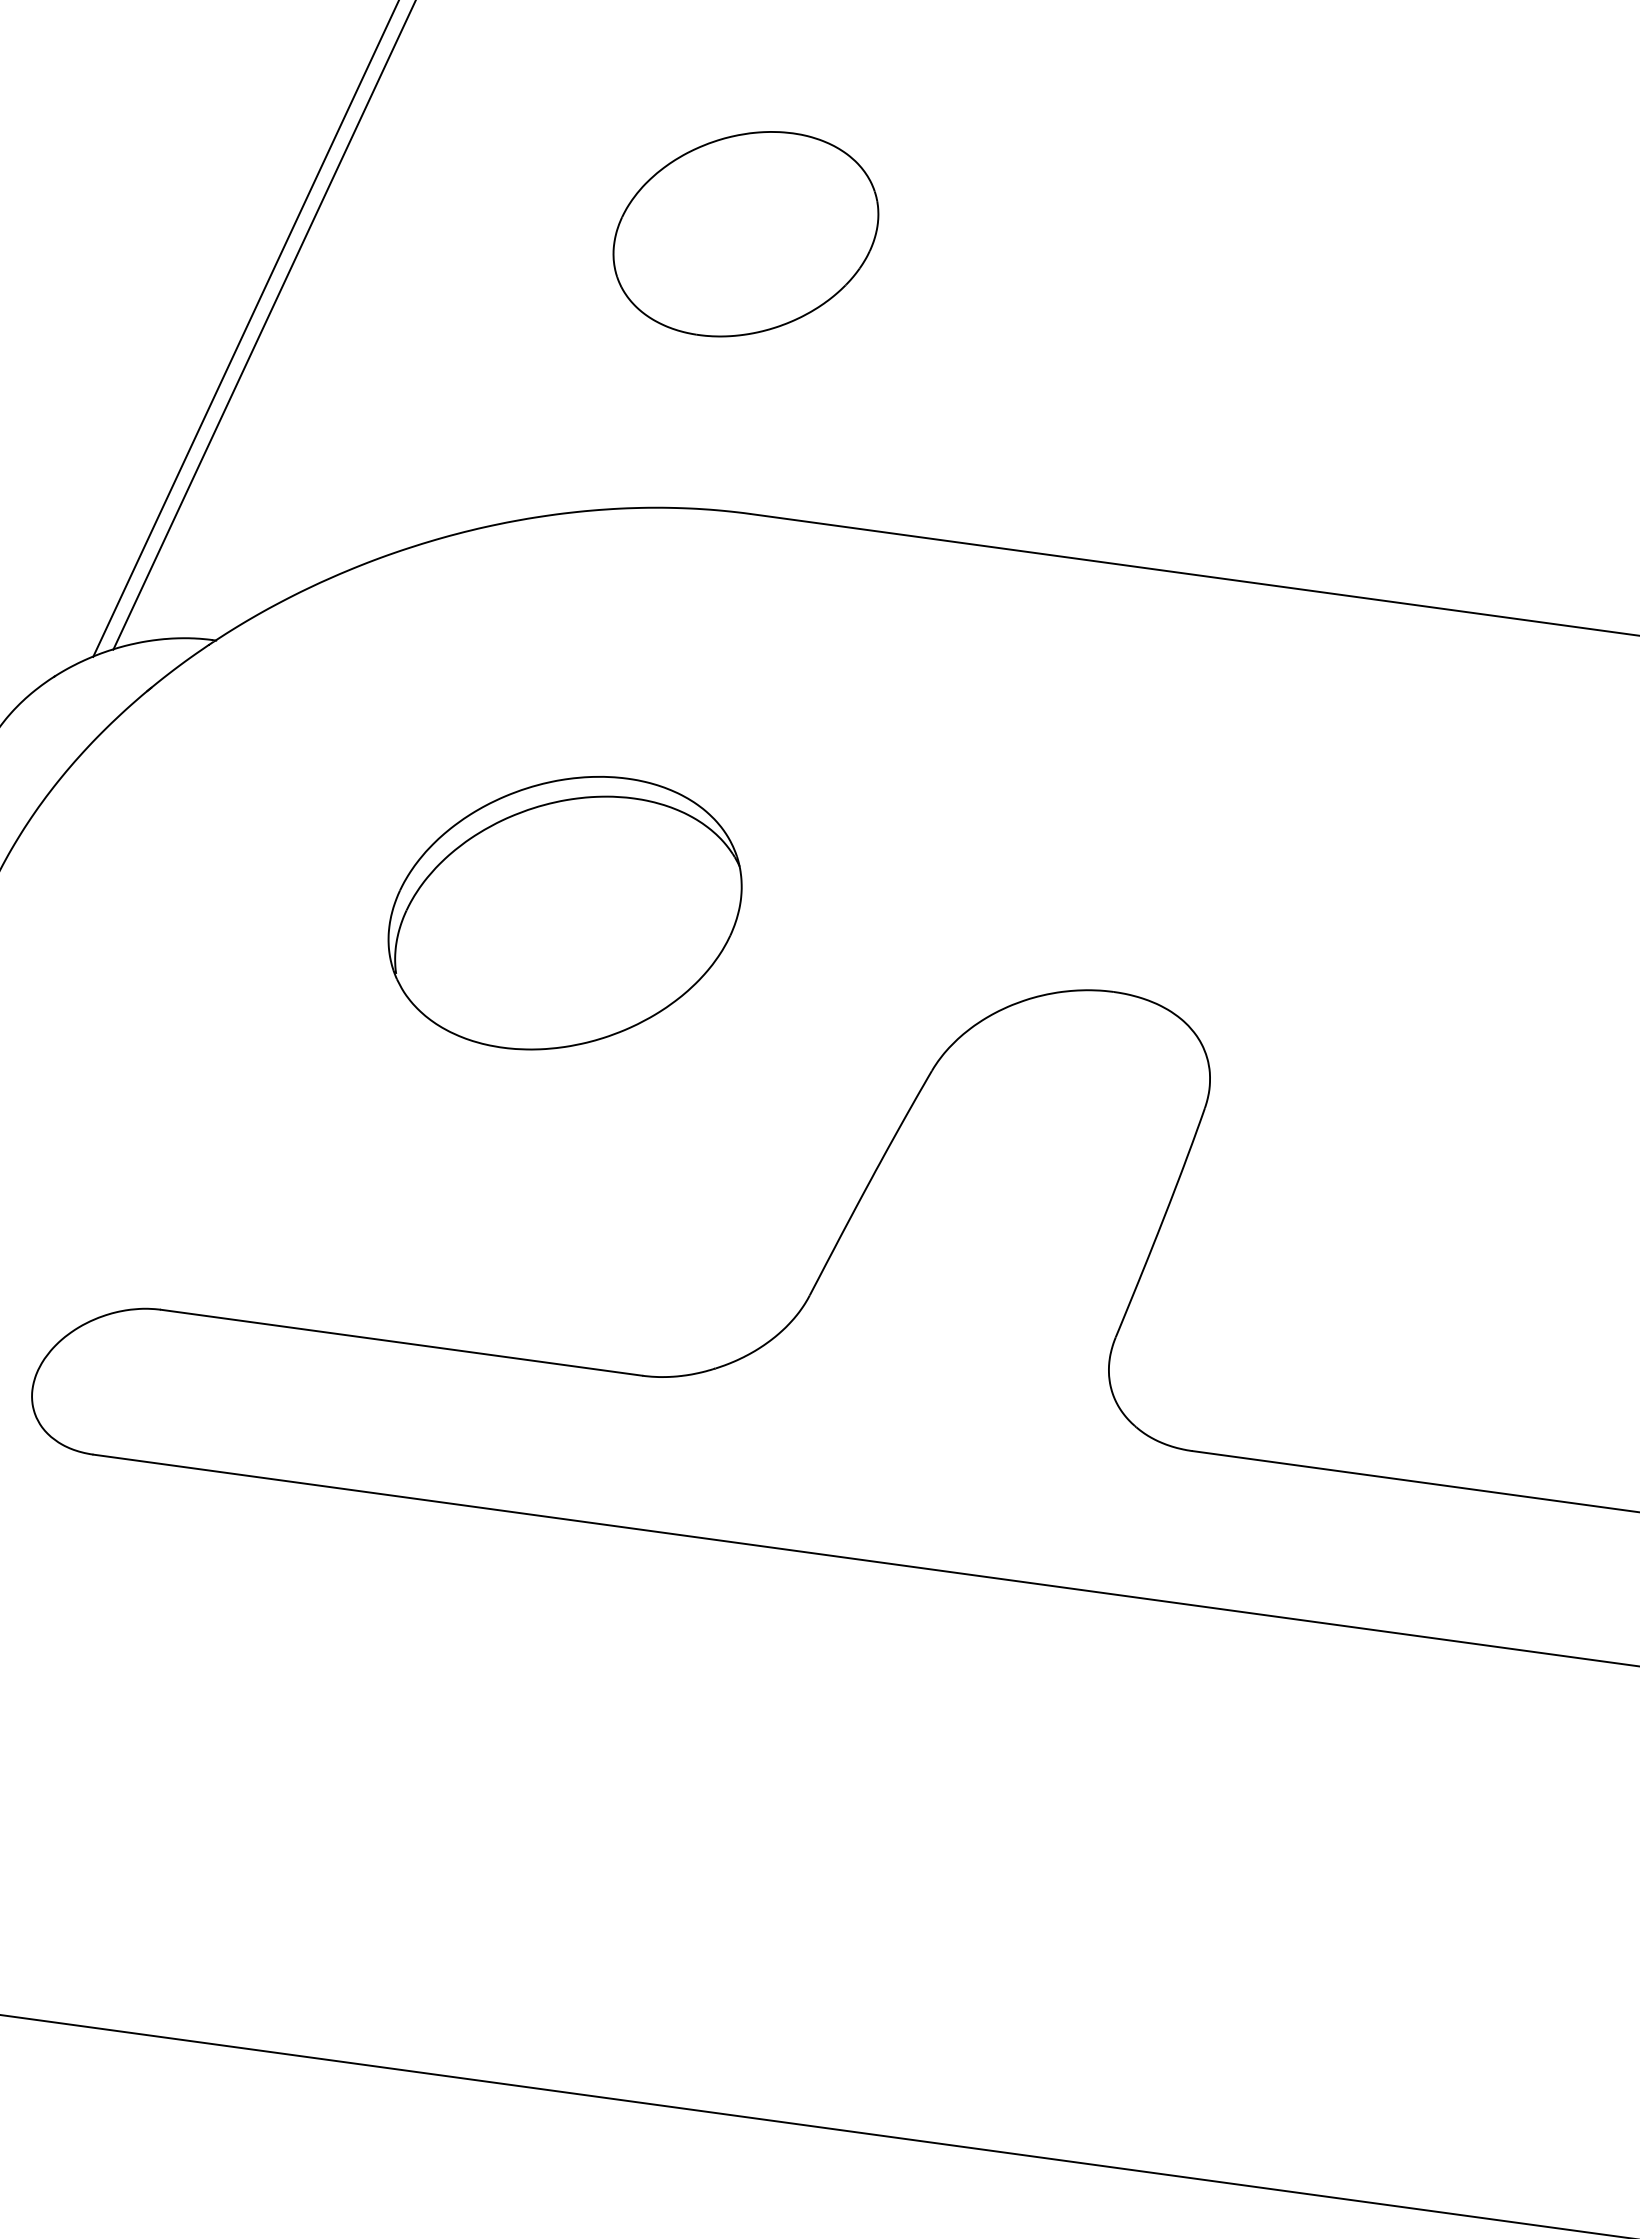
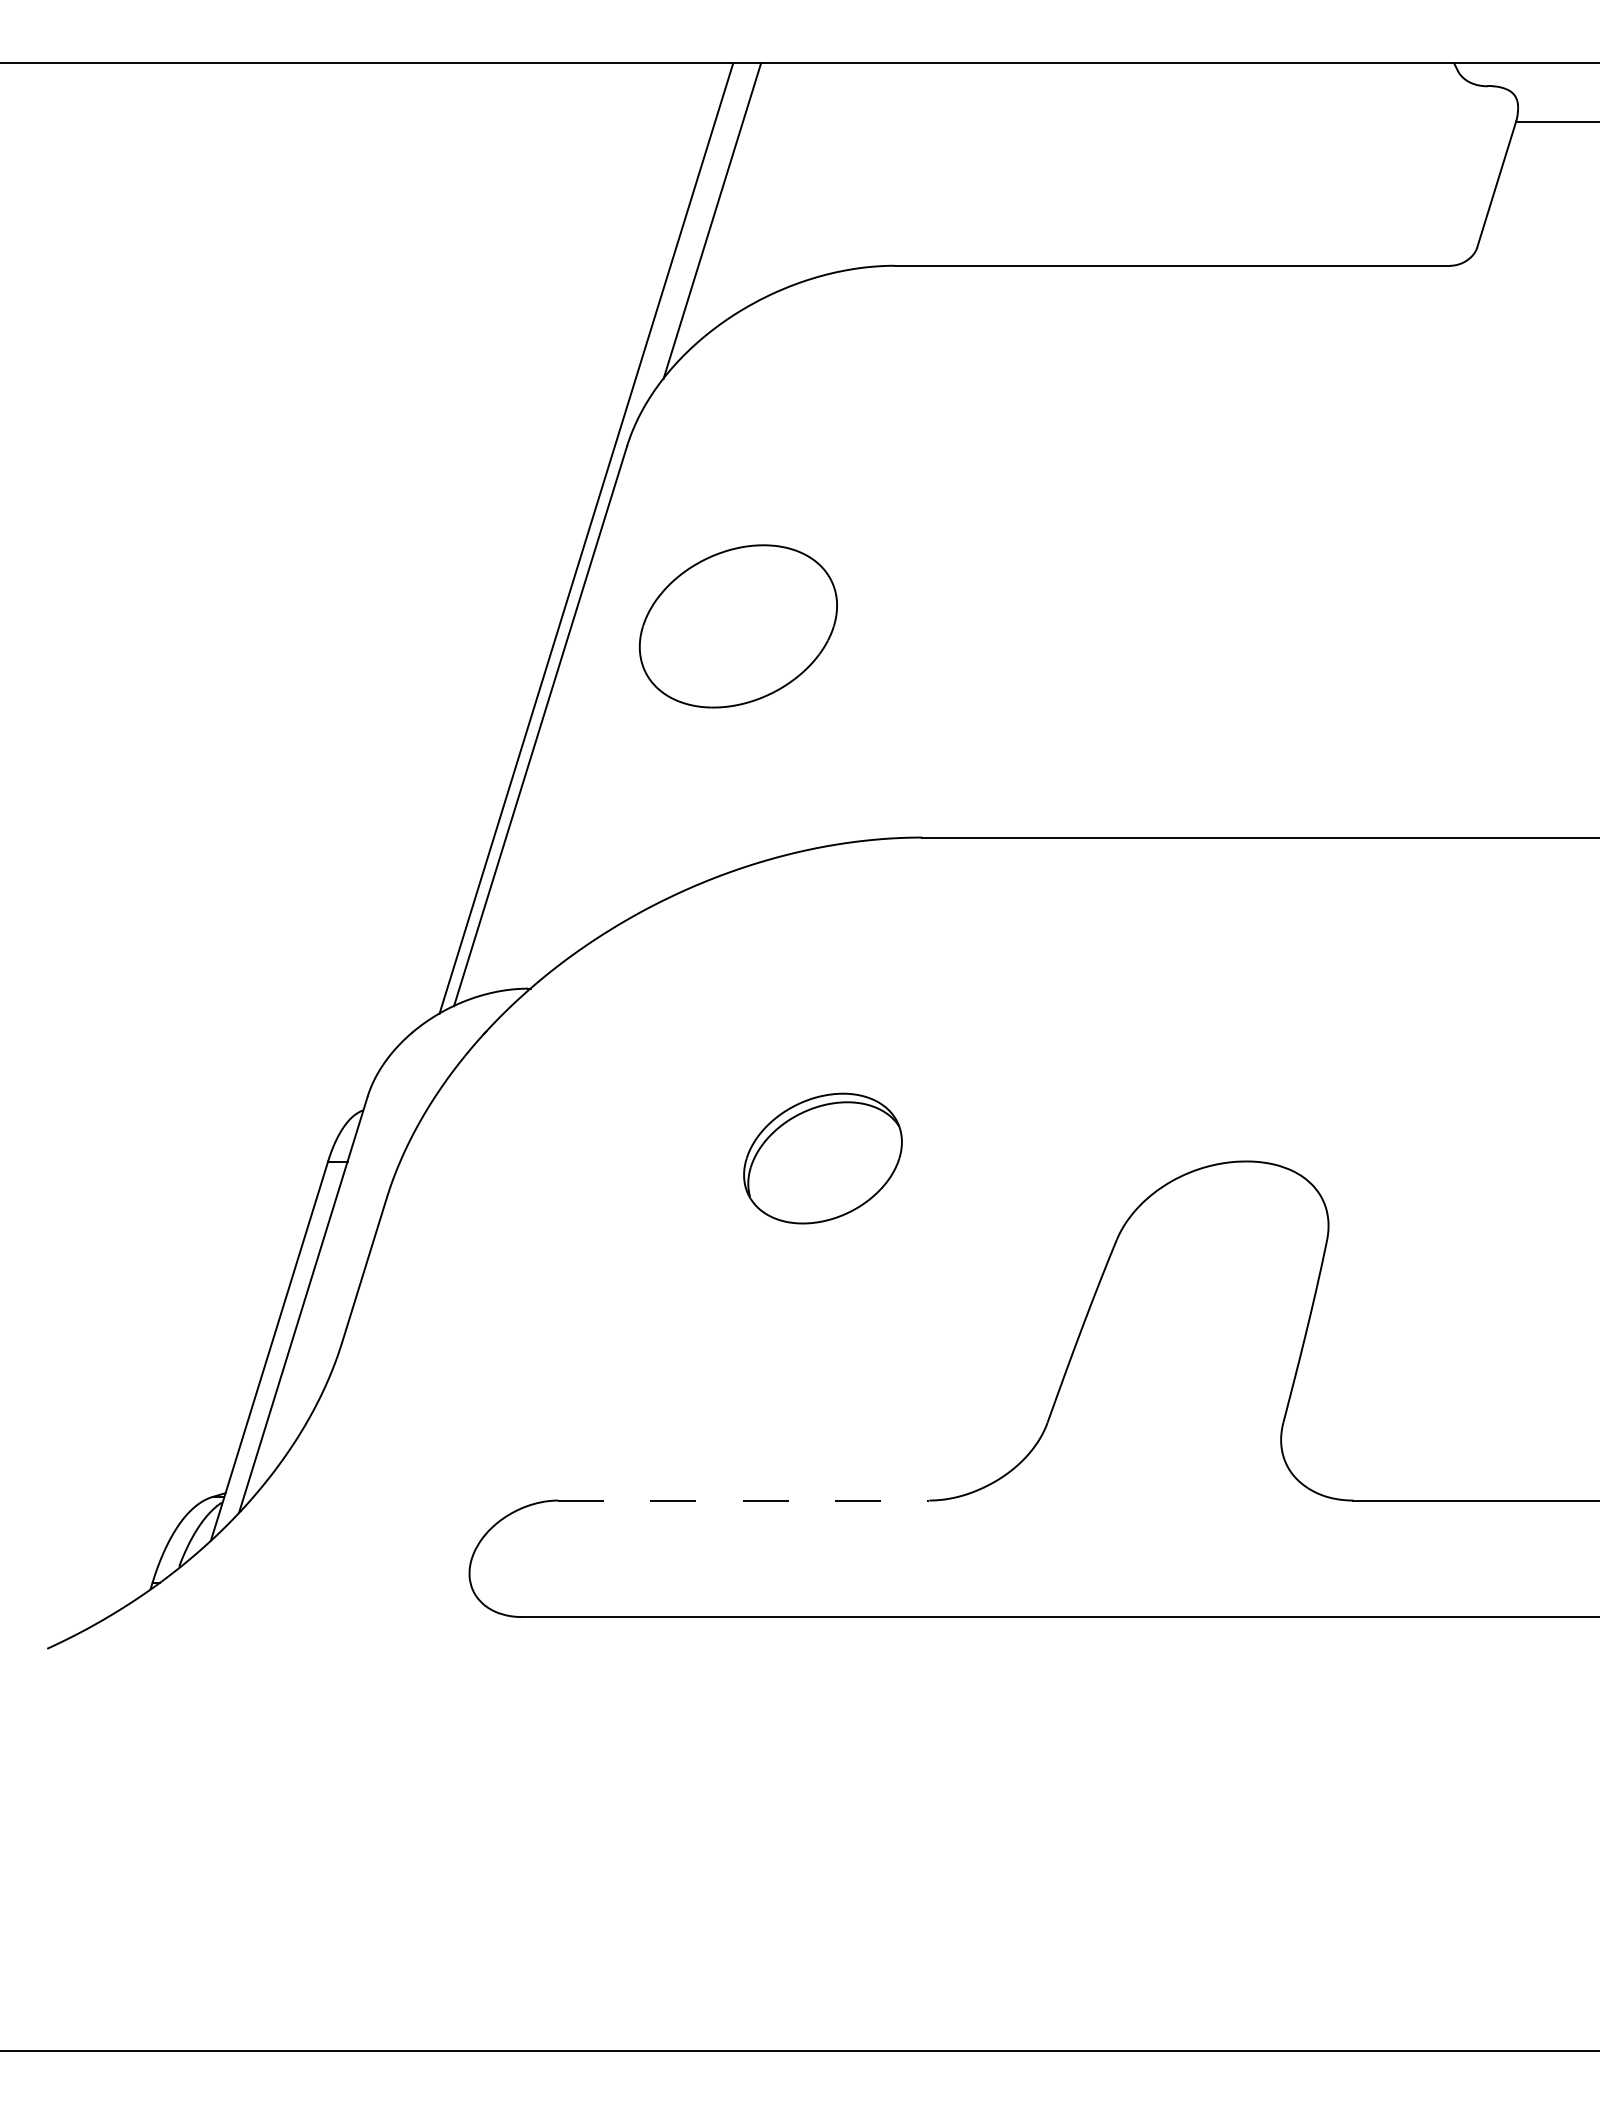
part: (744, 234) -> (737, 626), moved
part: (564, 912) -> (822, 1158), size x0.6
line: (401, 1342) -> (743, 1500), solid -> dashed

